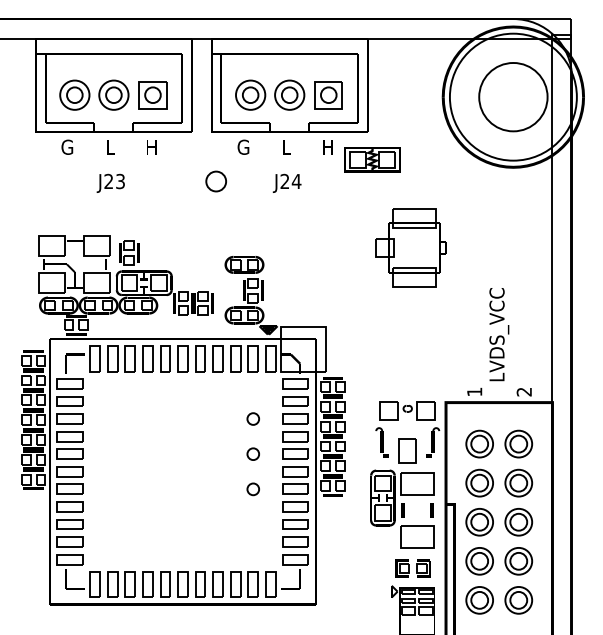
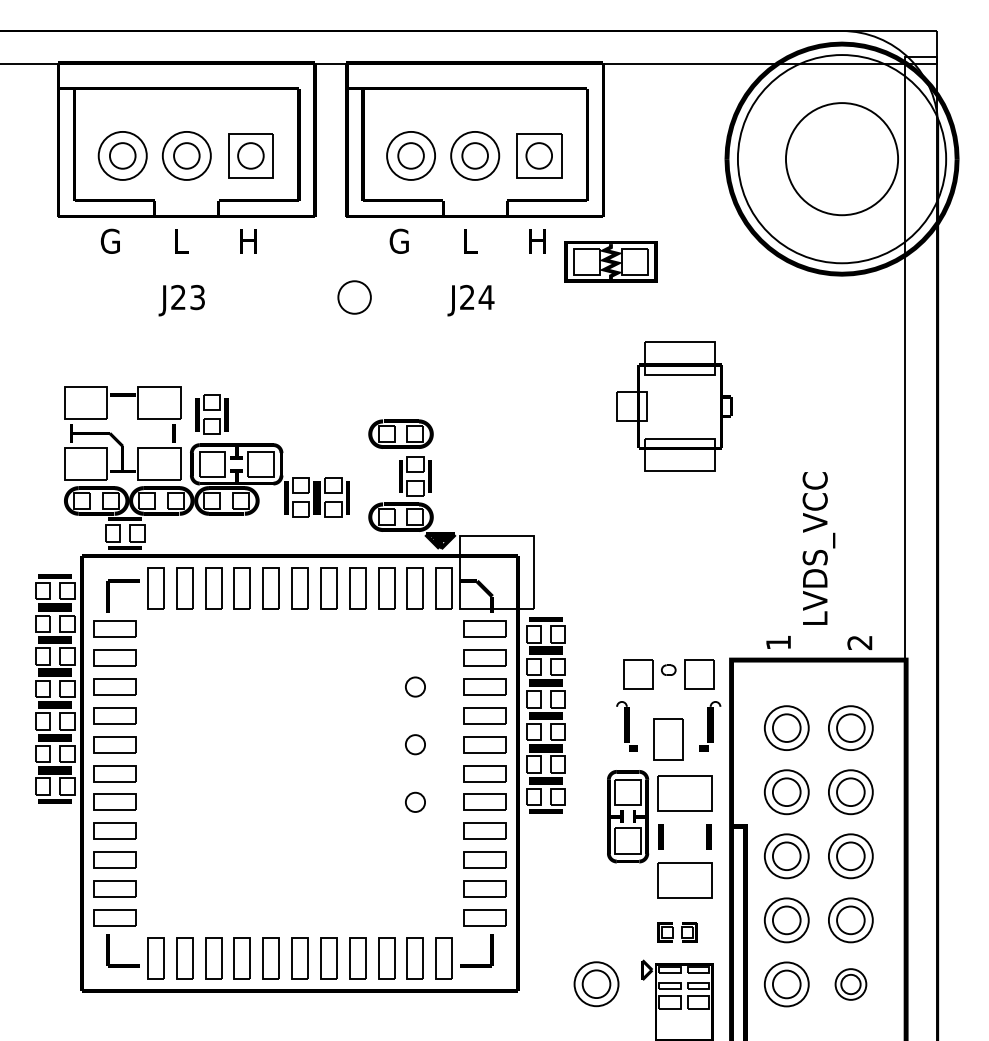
part: (412, 568) -> (676, 932), size x0.7
part: (363, 600) -> (596, 984), added
part: (518, 600) -> (850, 984), size x0.7

